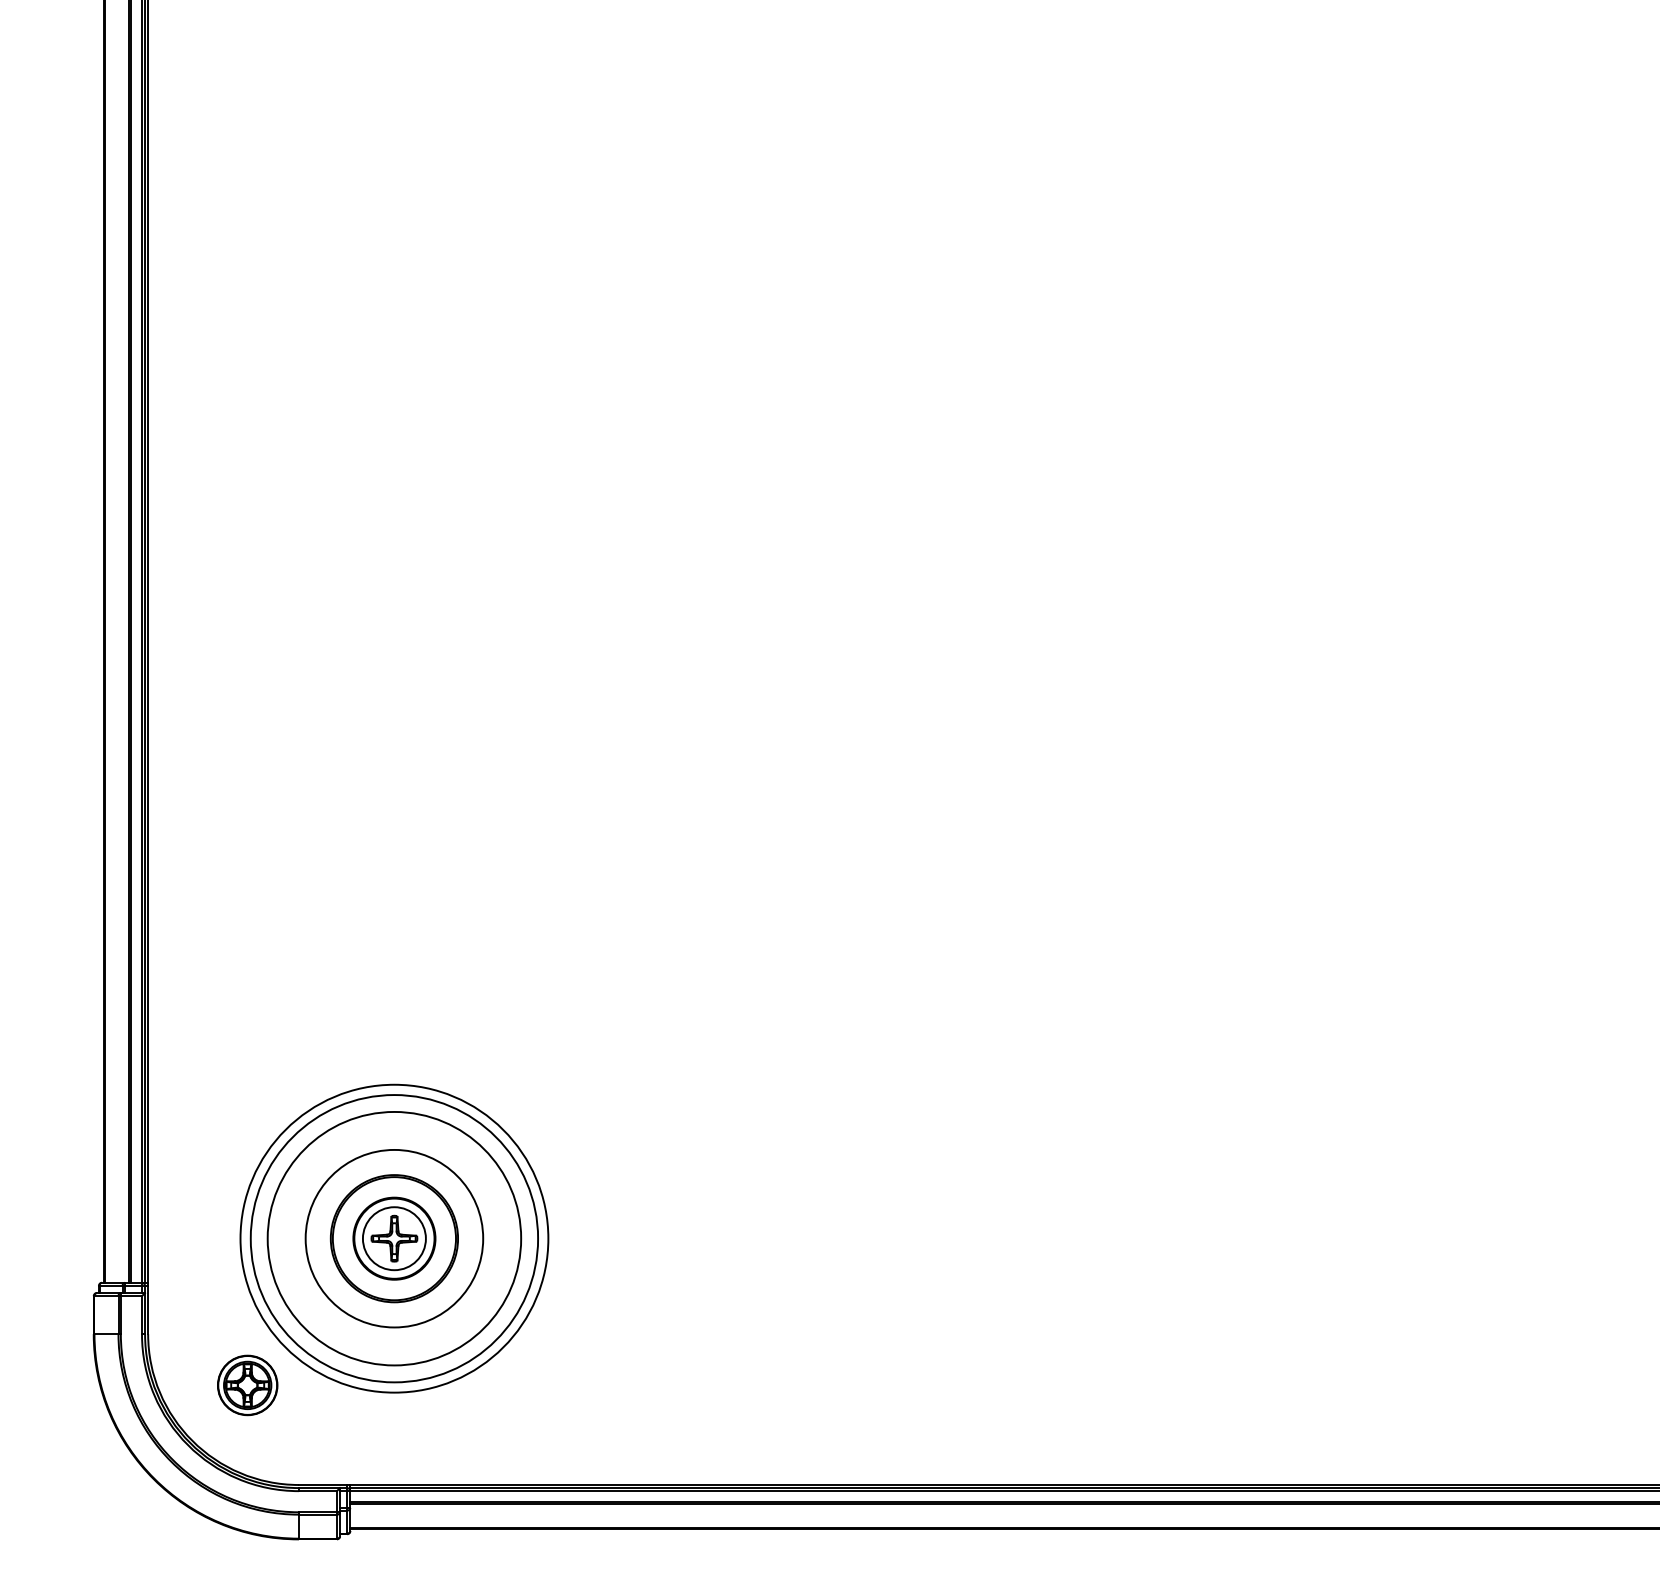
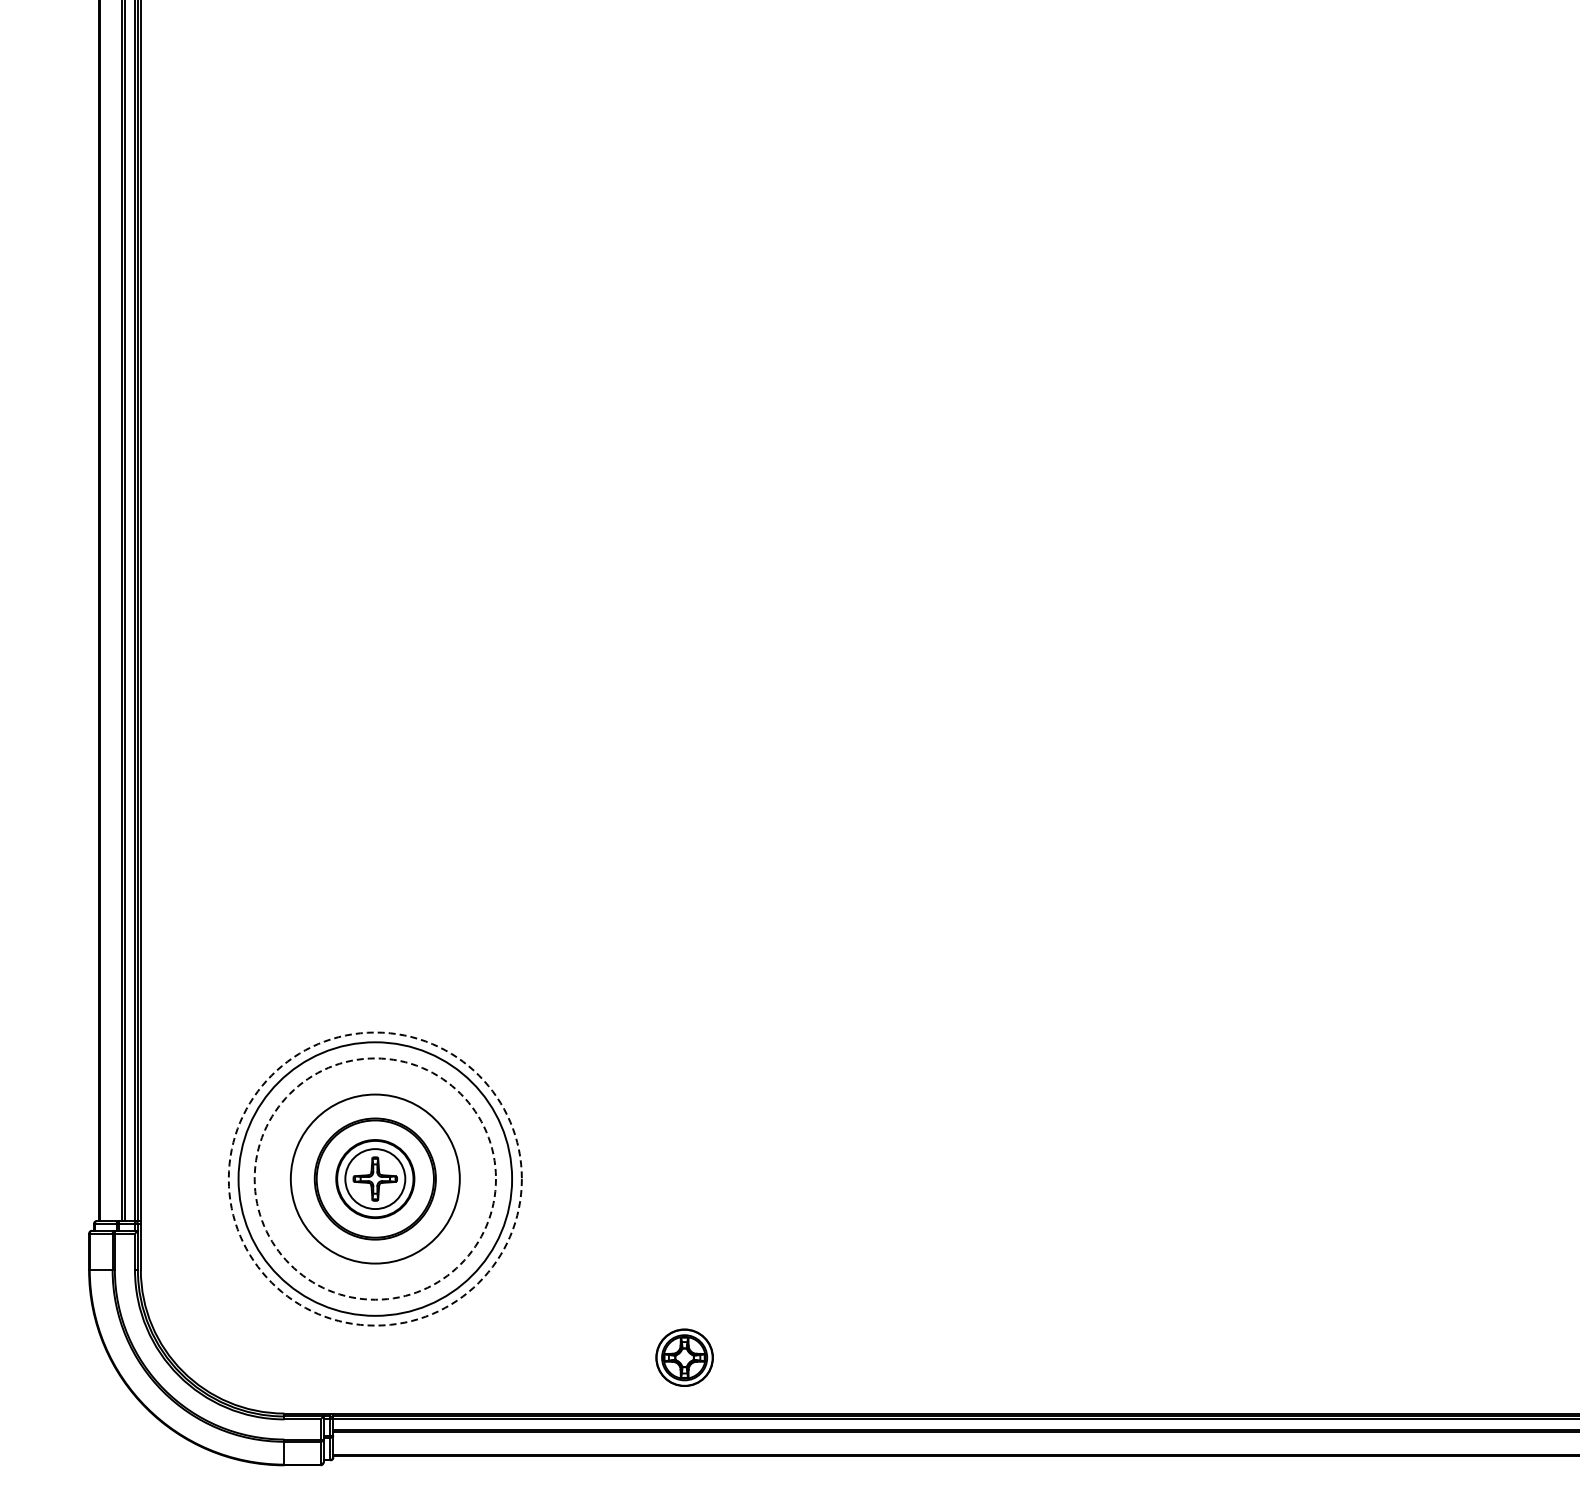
circle: (393, 1238) -> (374, 1178), solid -> dashed
circle: (393, 1238) -> (374, 1178), solid -> dashed
part: (247, 1385) -> (684, 1357), moved

